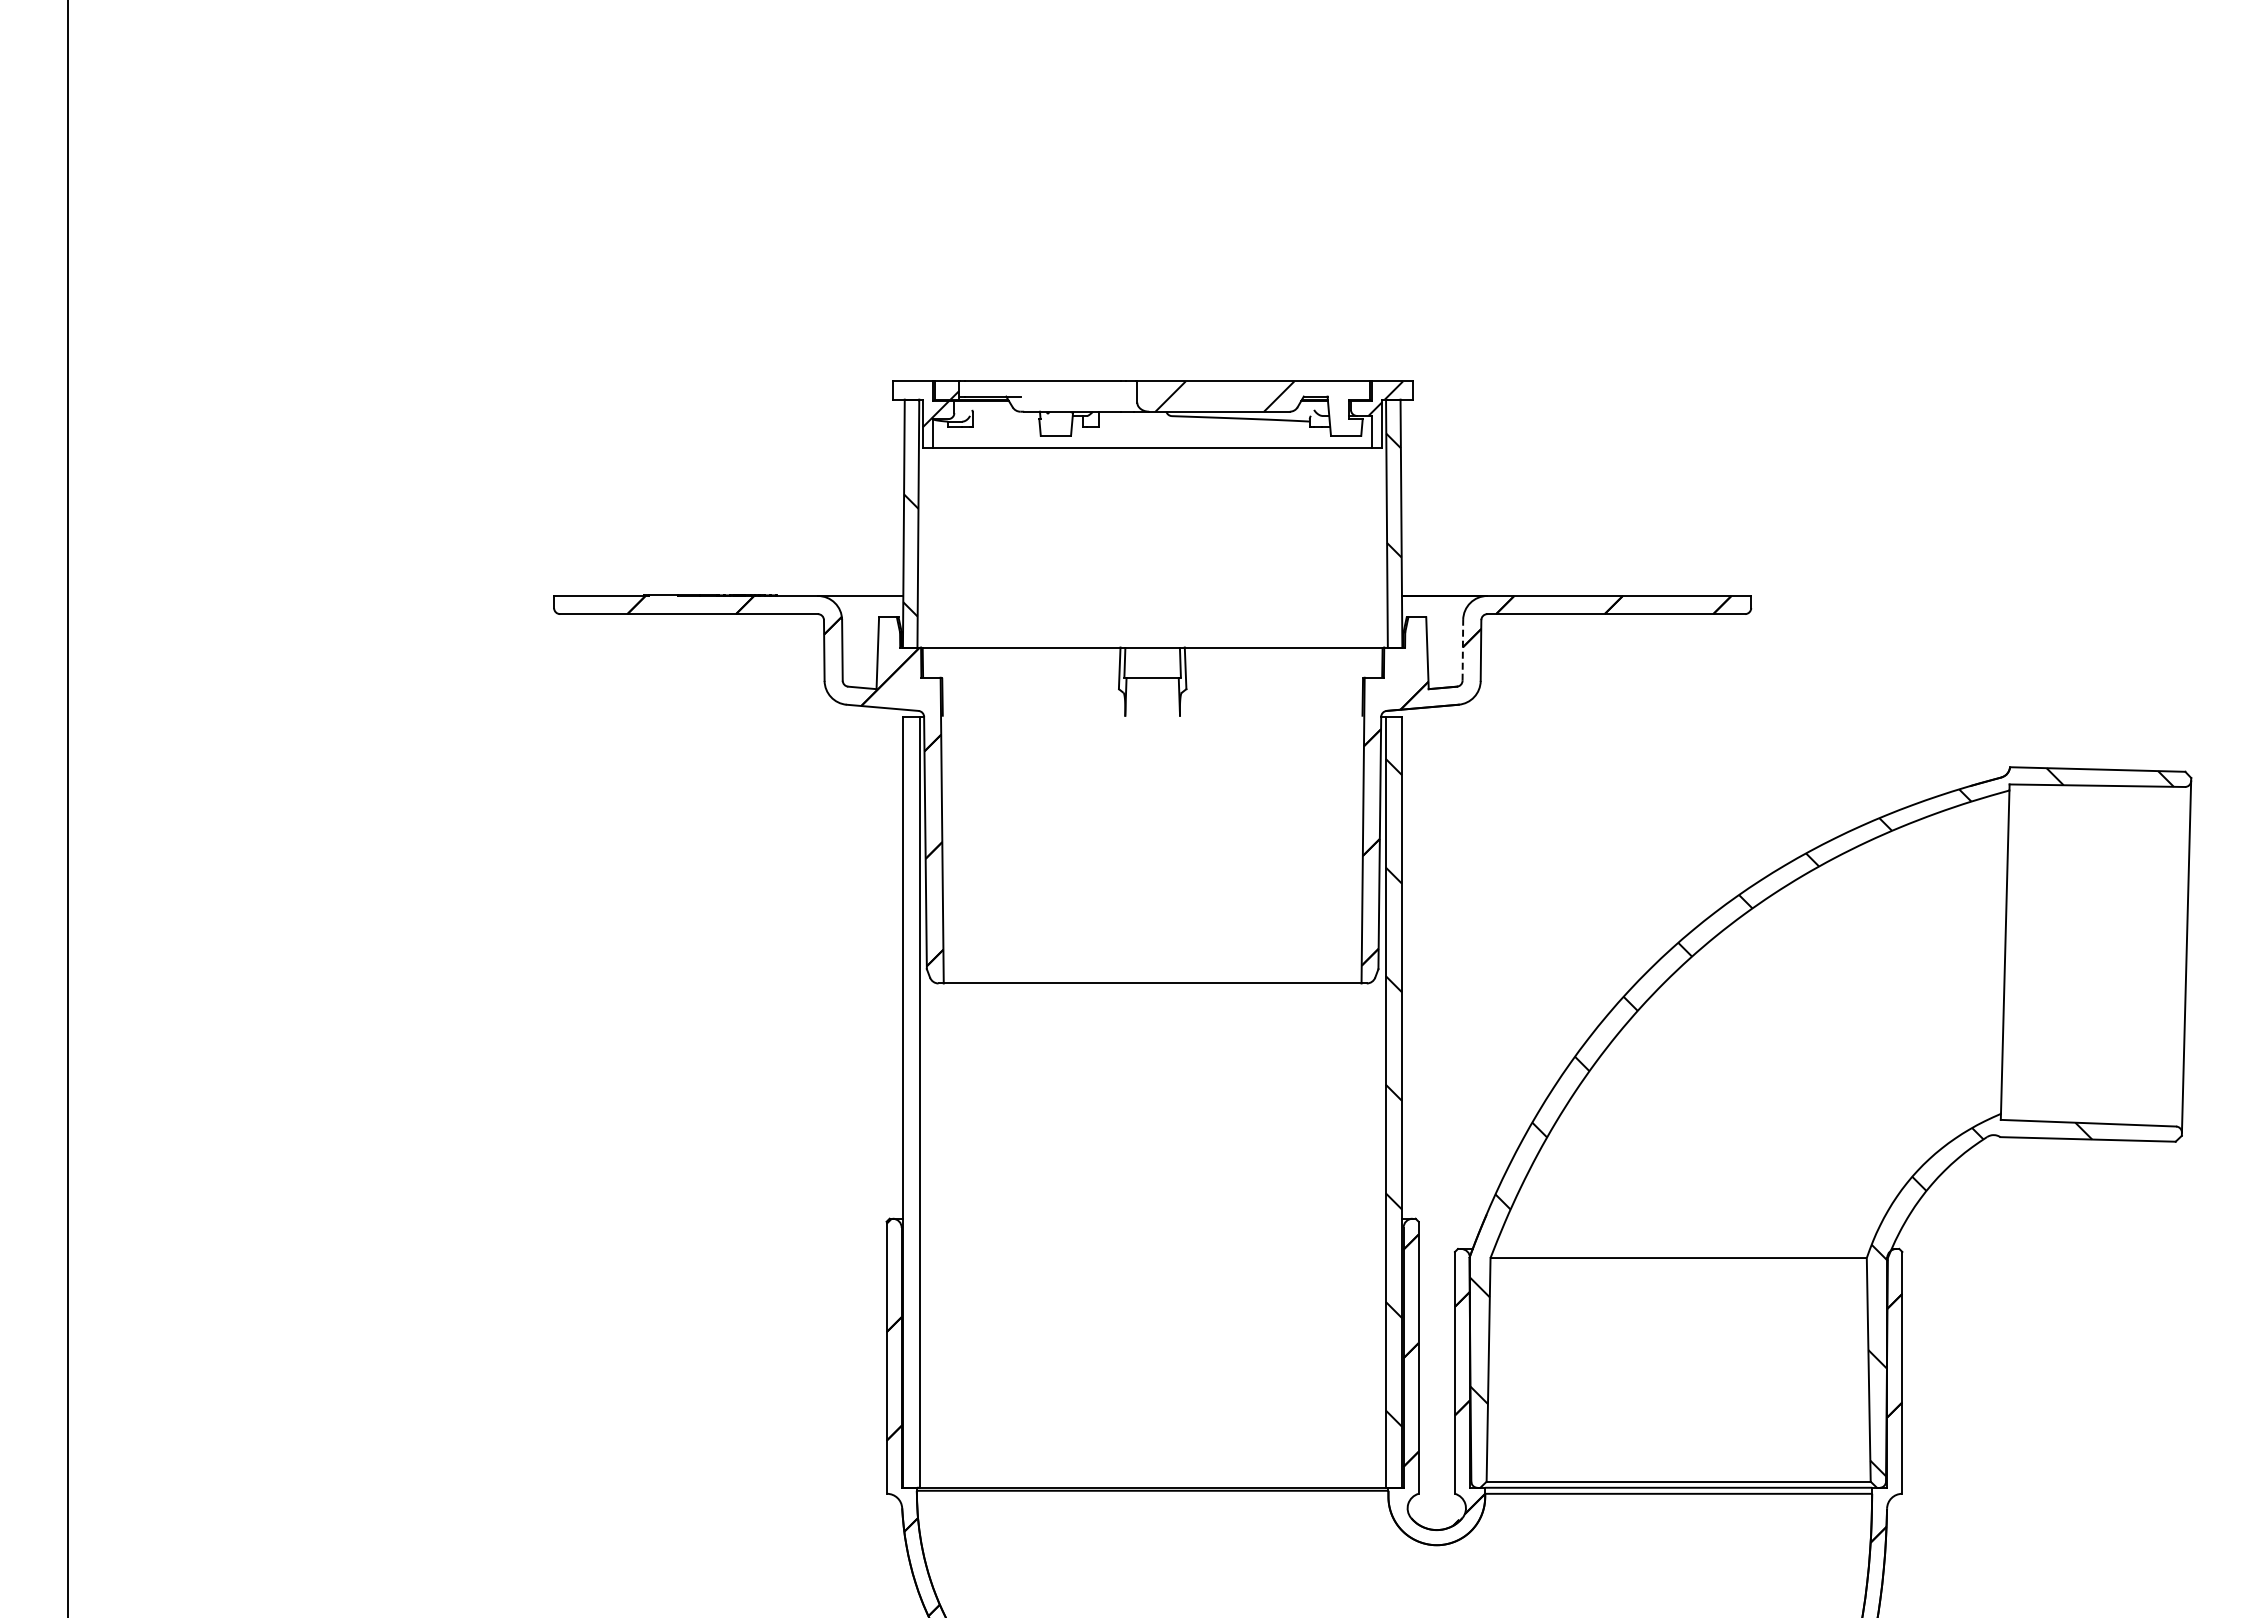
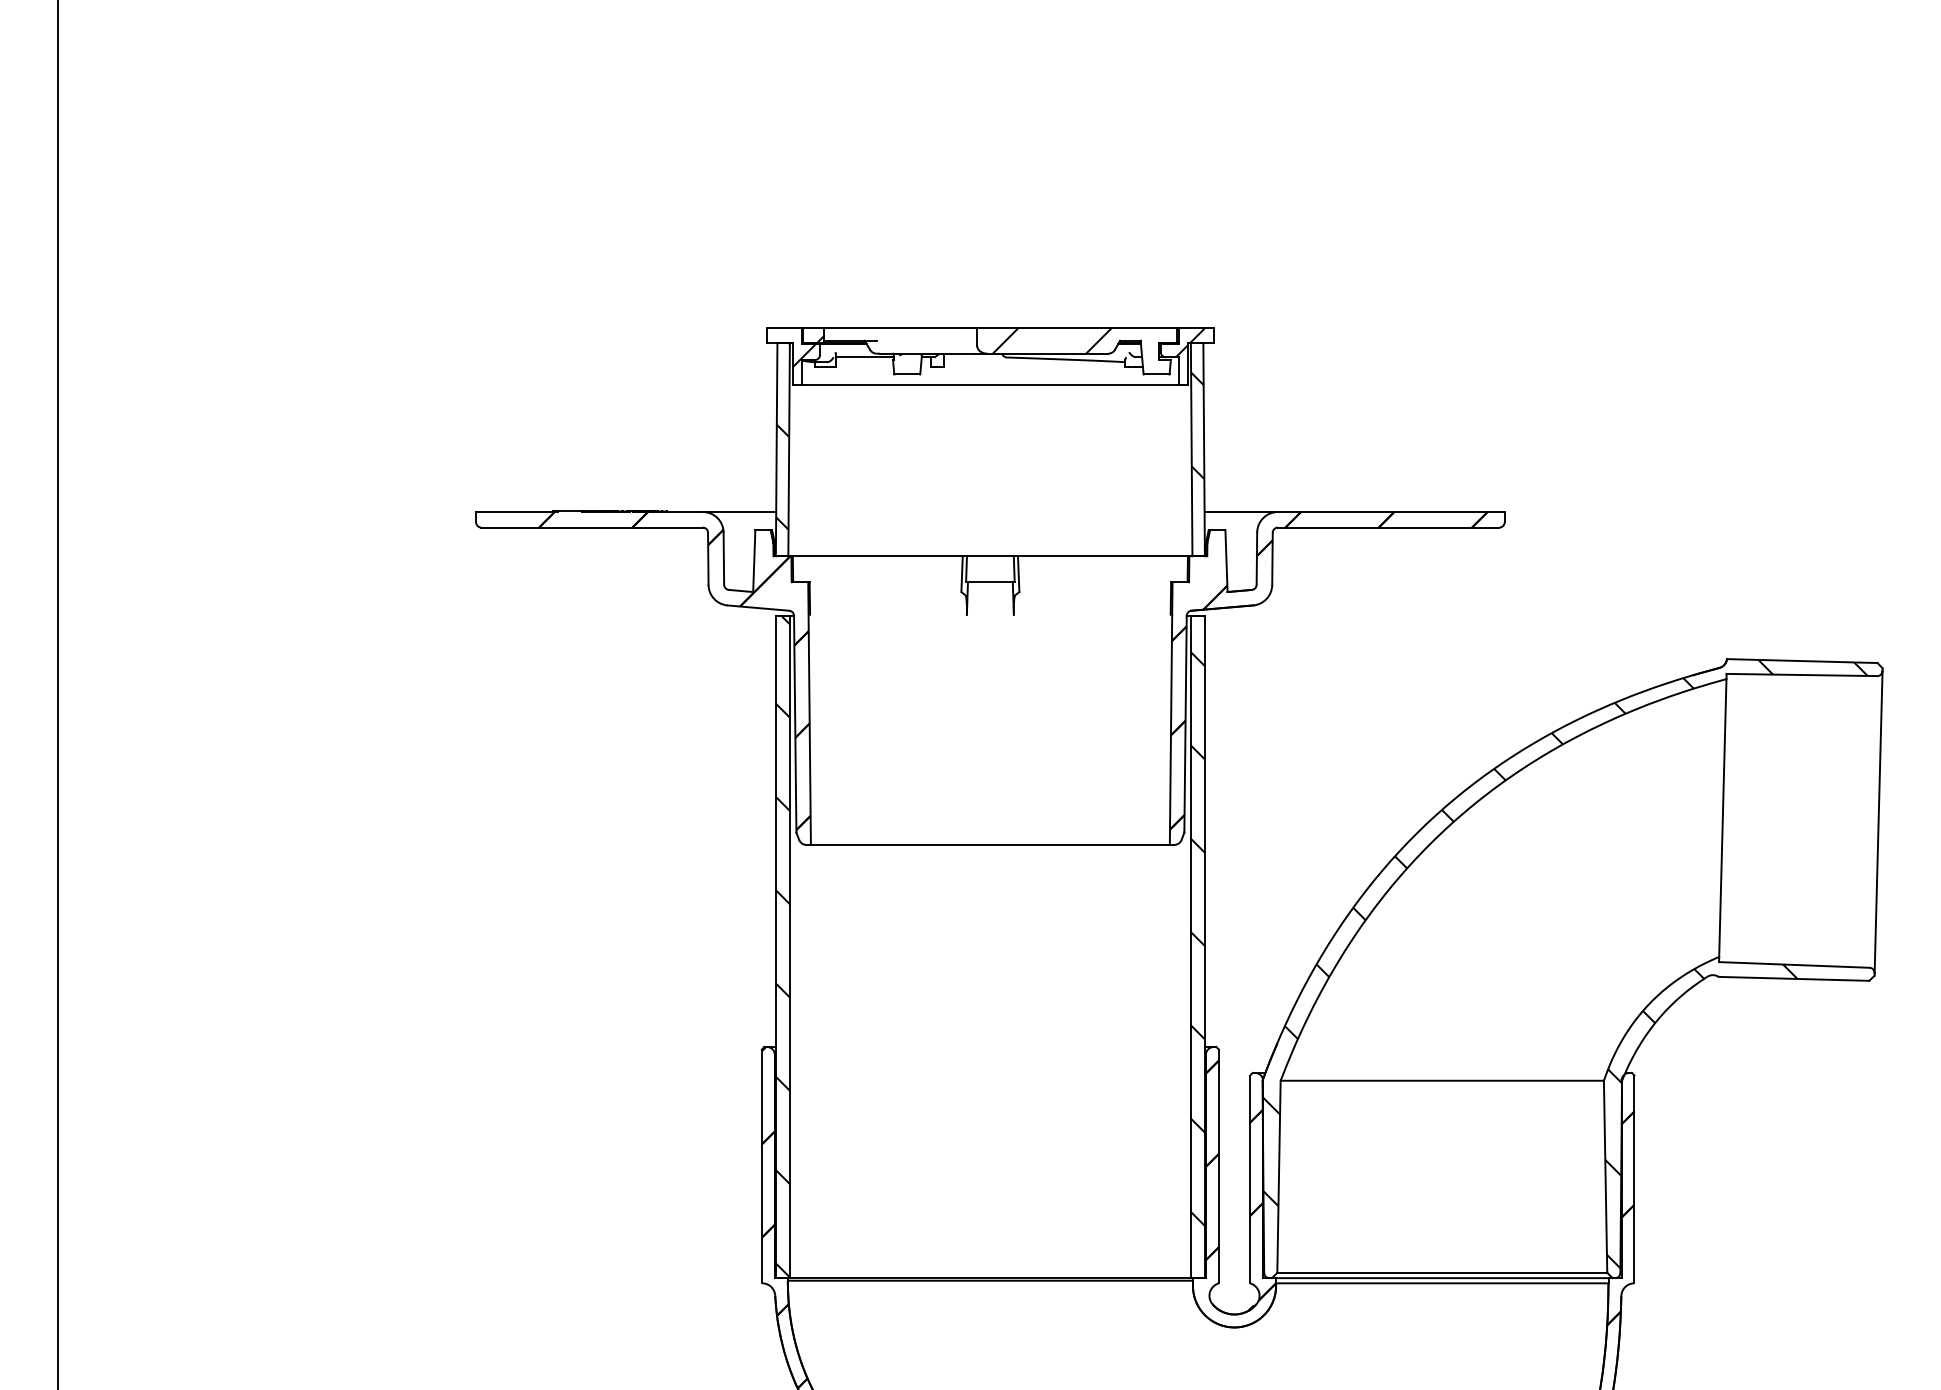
line: (1006, 415) -> (864, 356), added
line: (1462, 649) -> (1256, 557), dashed -> solid
hatch: (911, 1101) -> (783, 946), added

